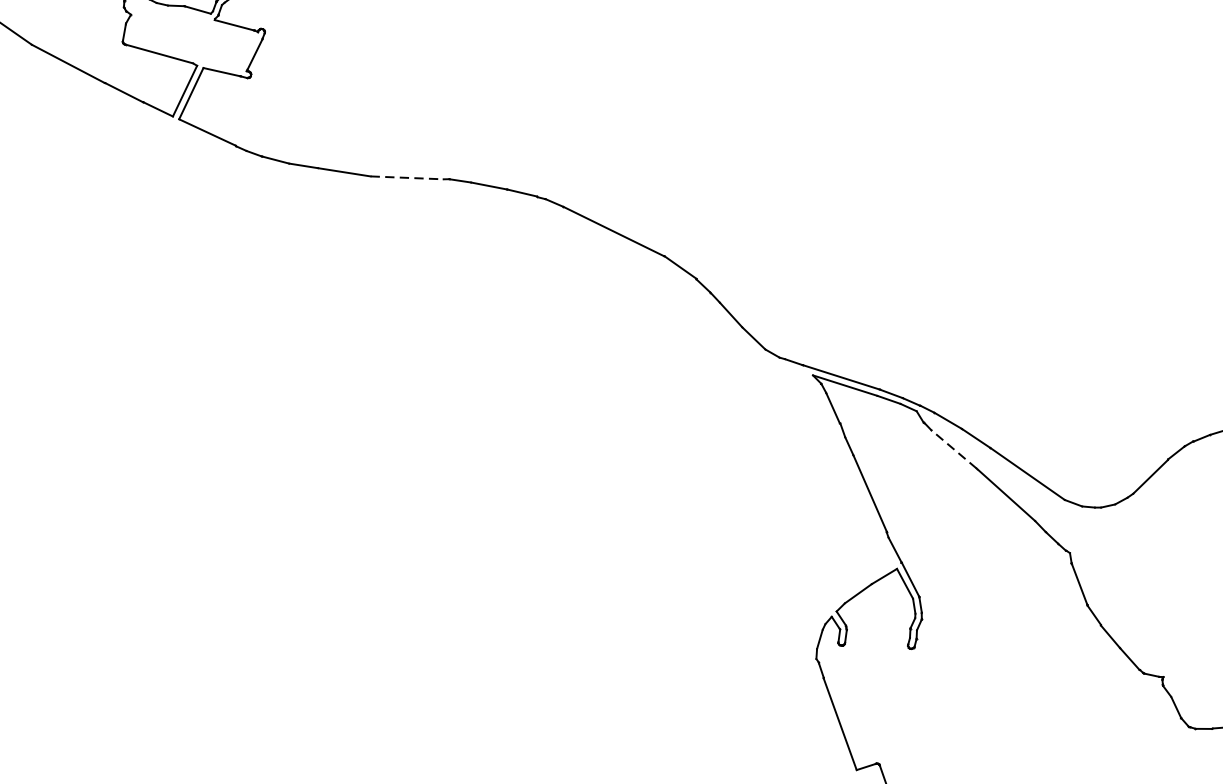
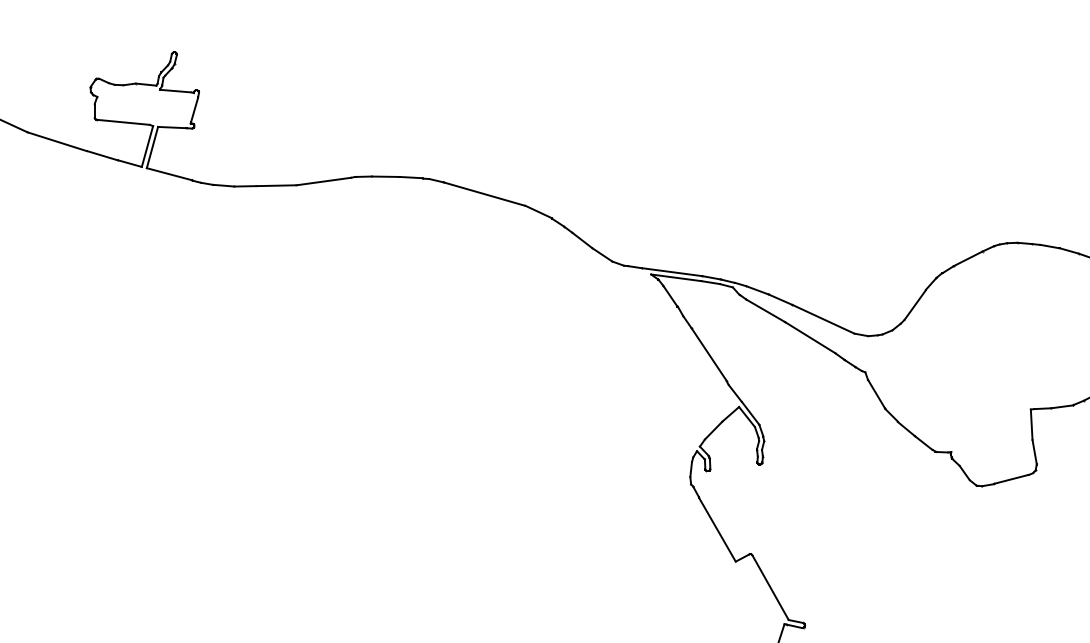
line: (406, 177) -> (323, 181), dashed -> solid
line: (953, 449) -> (765, 310), dashed -> solid

